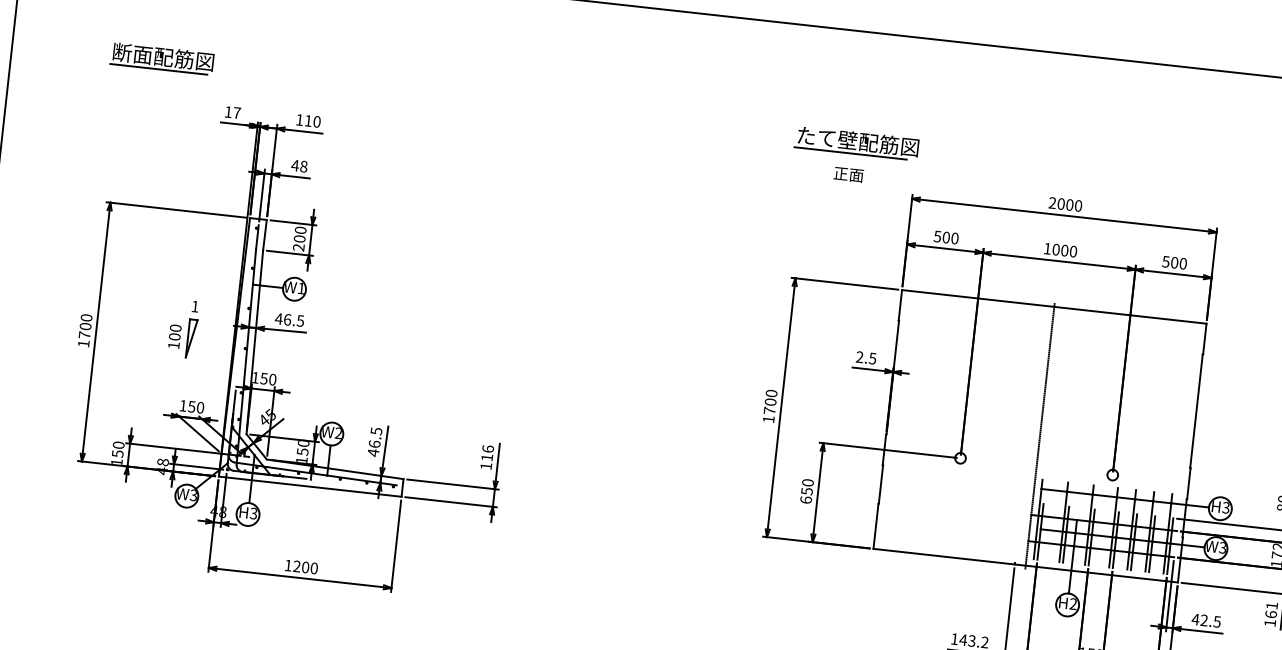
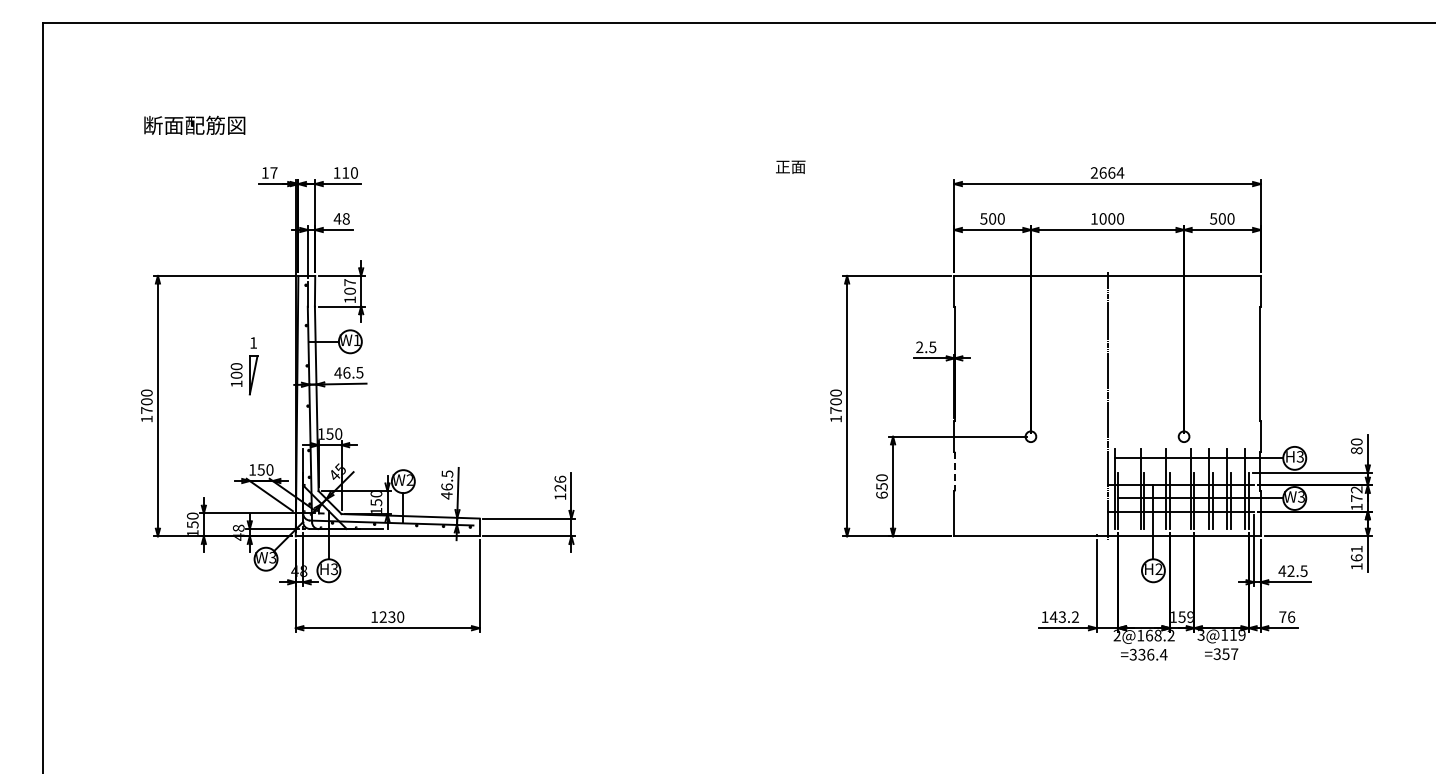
line: (158, 69) -> (191, 138), removed
part: (857, 142) -> (893, 134), removed
text: (848, 174) -> (790, 166), moved
text: (1069, 204) -> (1111, 172), 2000 -> 2664
text: (299, 239) -> (349, 291), 200 -> 107
part: (183, 329) -> (244, 366), moved
text: (487, 457) -> (560, 487), 116 -> 126
line: (880, 485) -> (954, 472), solid -> dashed
text: (305, 566) -> (391, 616), 1200 -> 1230

